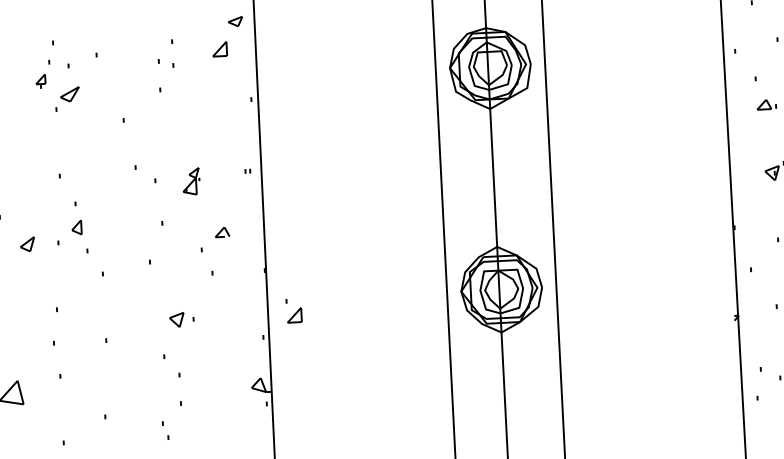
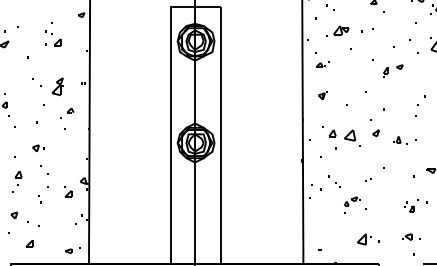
part: (219, 49) -> (57, 42), moved
part: (190, 180) -> (57, 86), size x1.43
part: (294, 309) -> (68, 191), moved
part: (182, 320) -> (38, 148), moved
part: (115, 387) -> (18, 178), added

